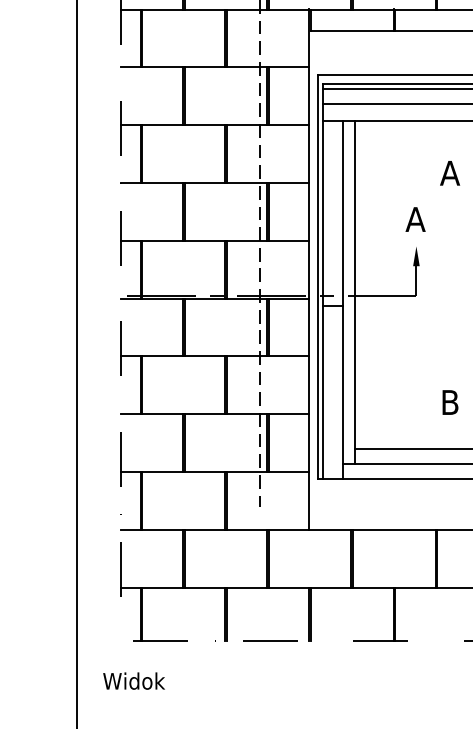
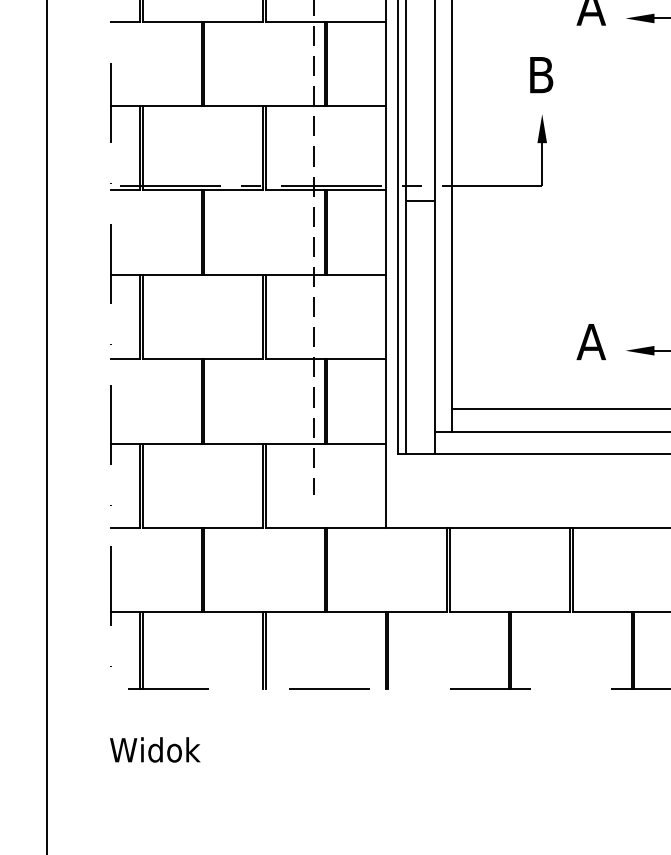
text: (415, 219) -> (540, 75), A -> B
text: (450, 402) -> (591, 341), B -> A
text: (133, 680) -> (154, 749), moved

